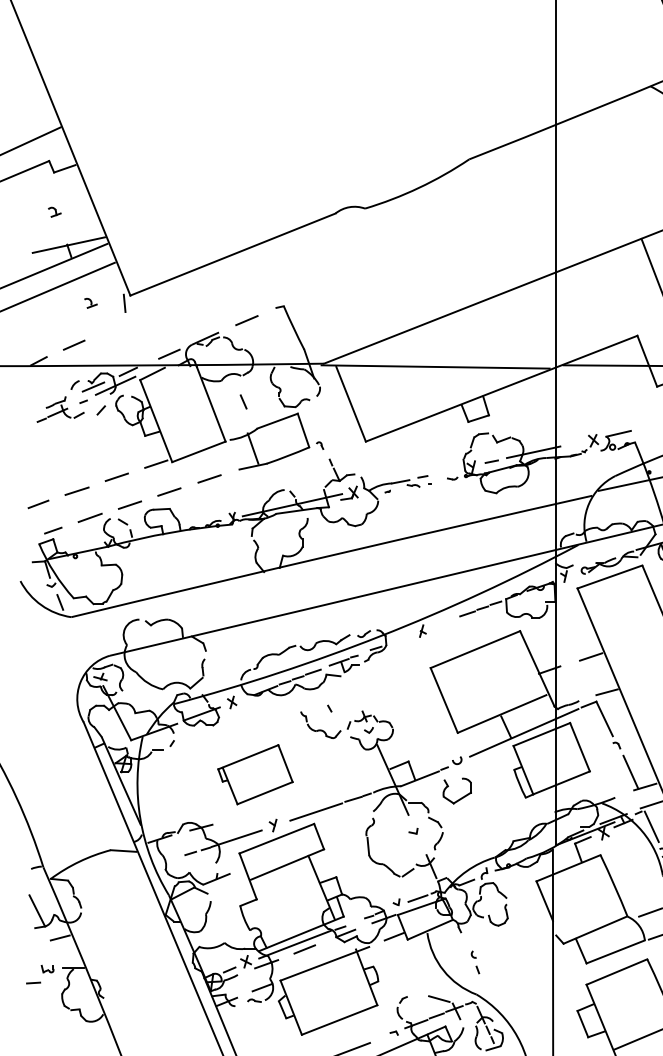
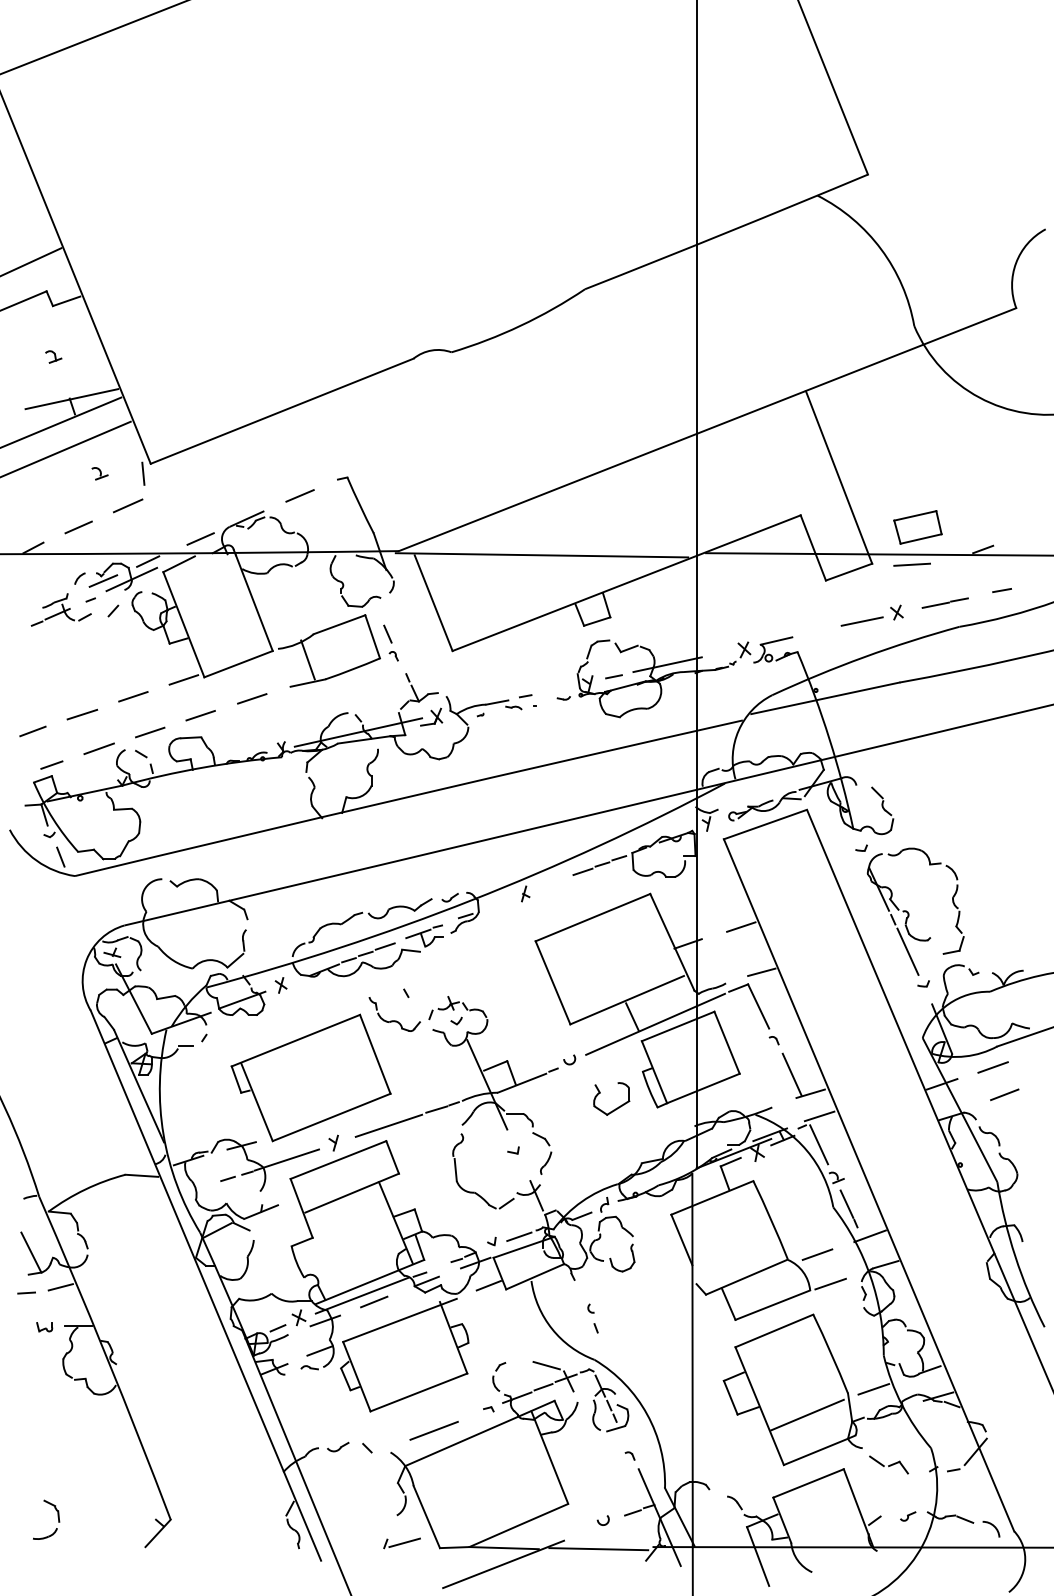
line: (112, 328) -> (127, 505), added
line: (243, 401) -> (387, 633), moved
part: (255, 774) -> (310, 1077), size x1.67
part: (462, 796) -> (618, 1106), moved
line: (33, 982) -> (26, 1292), moved

